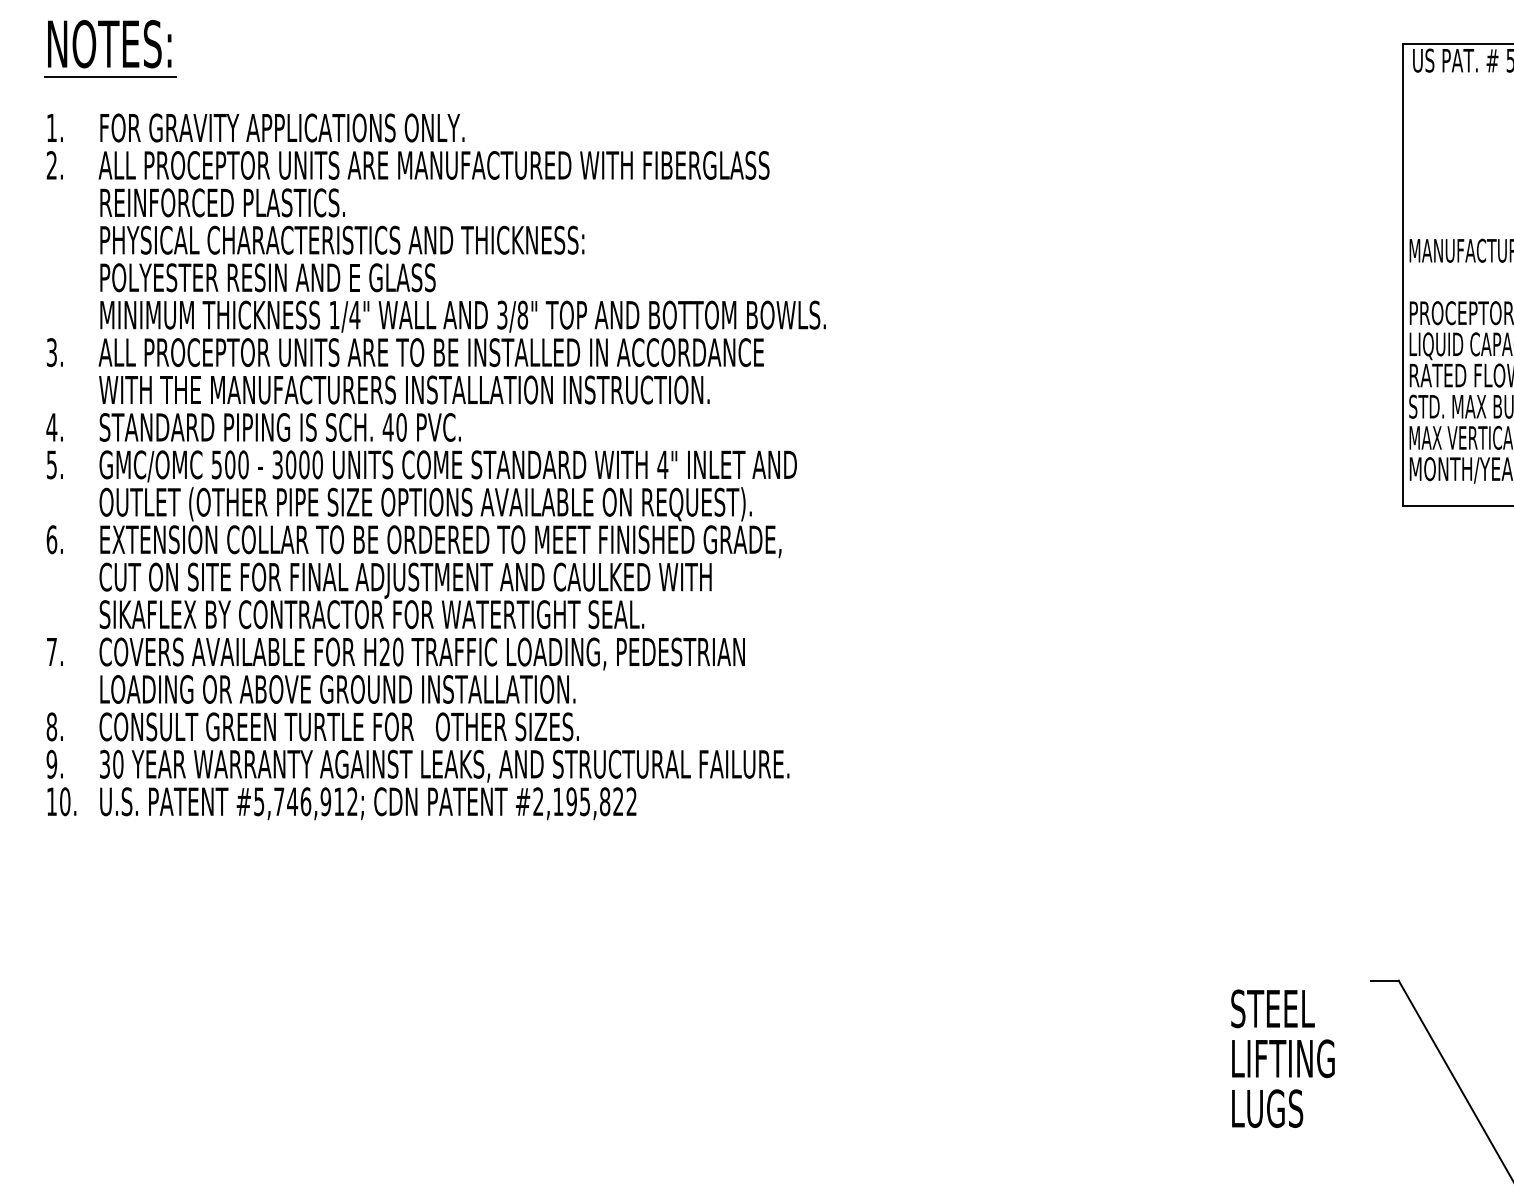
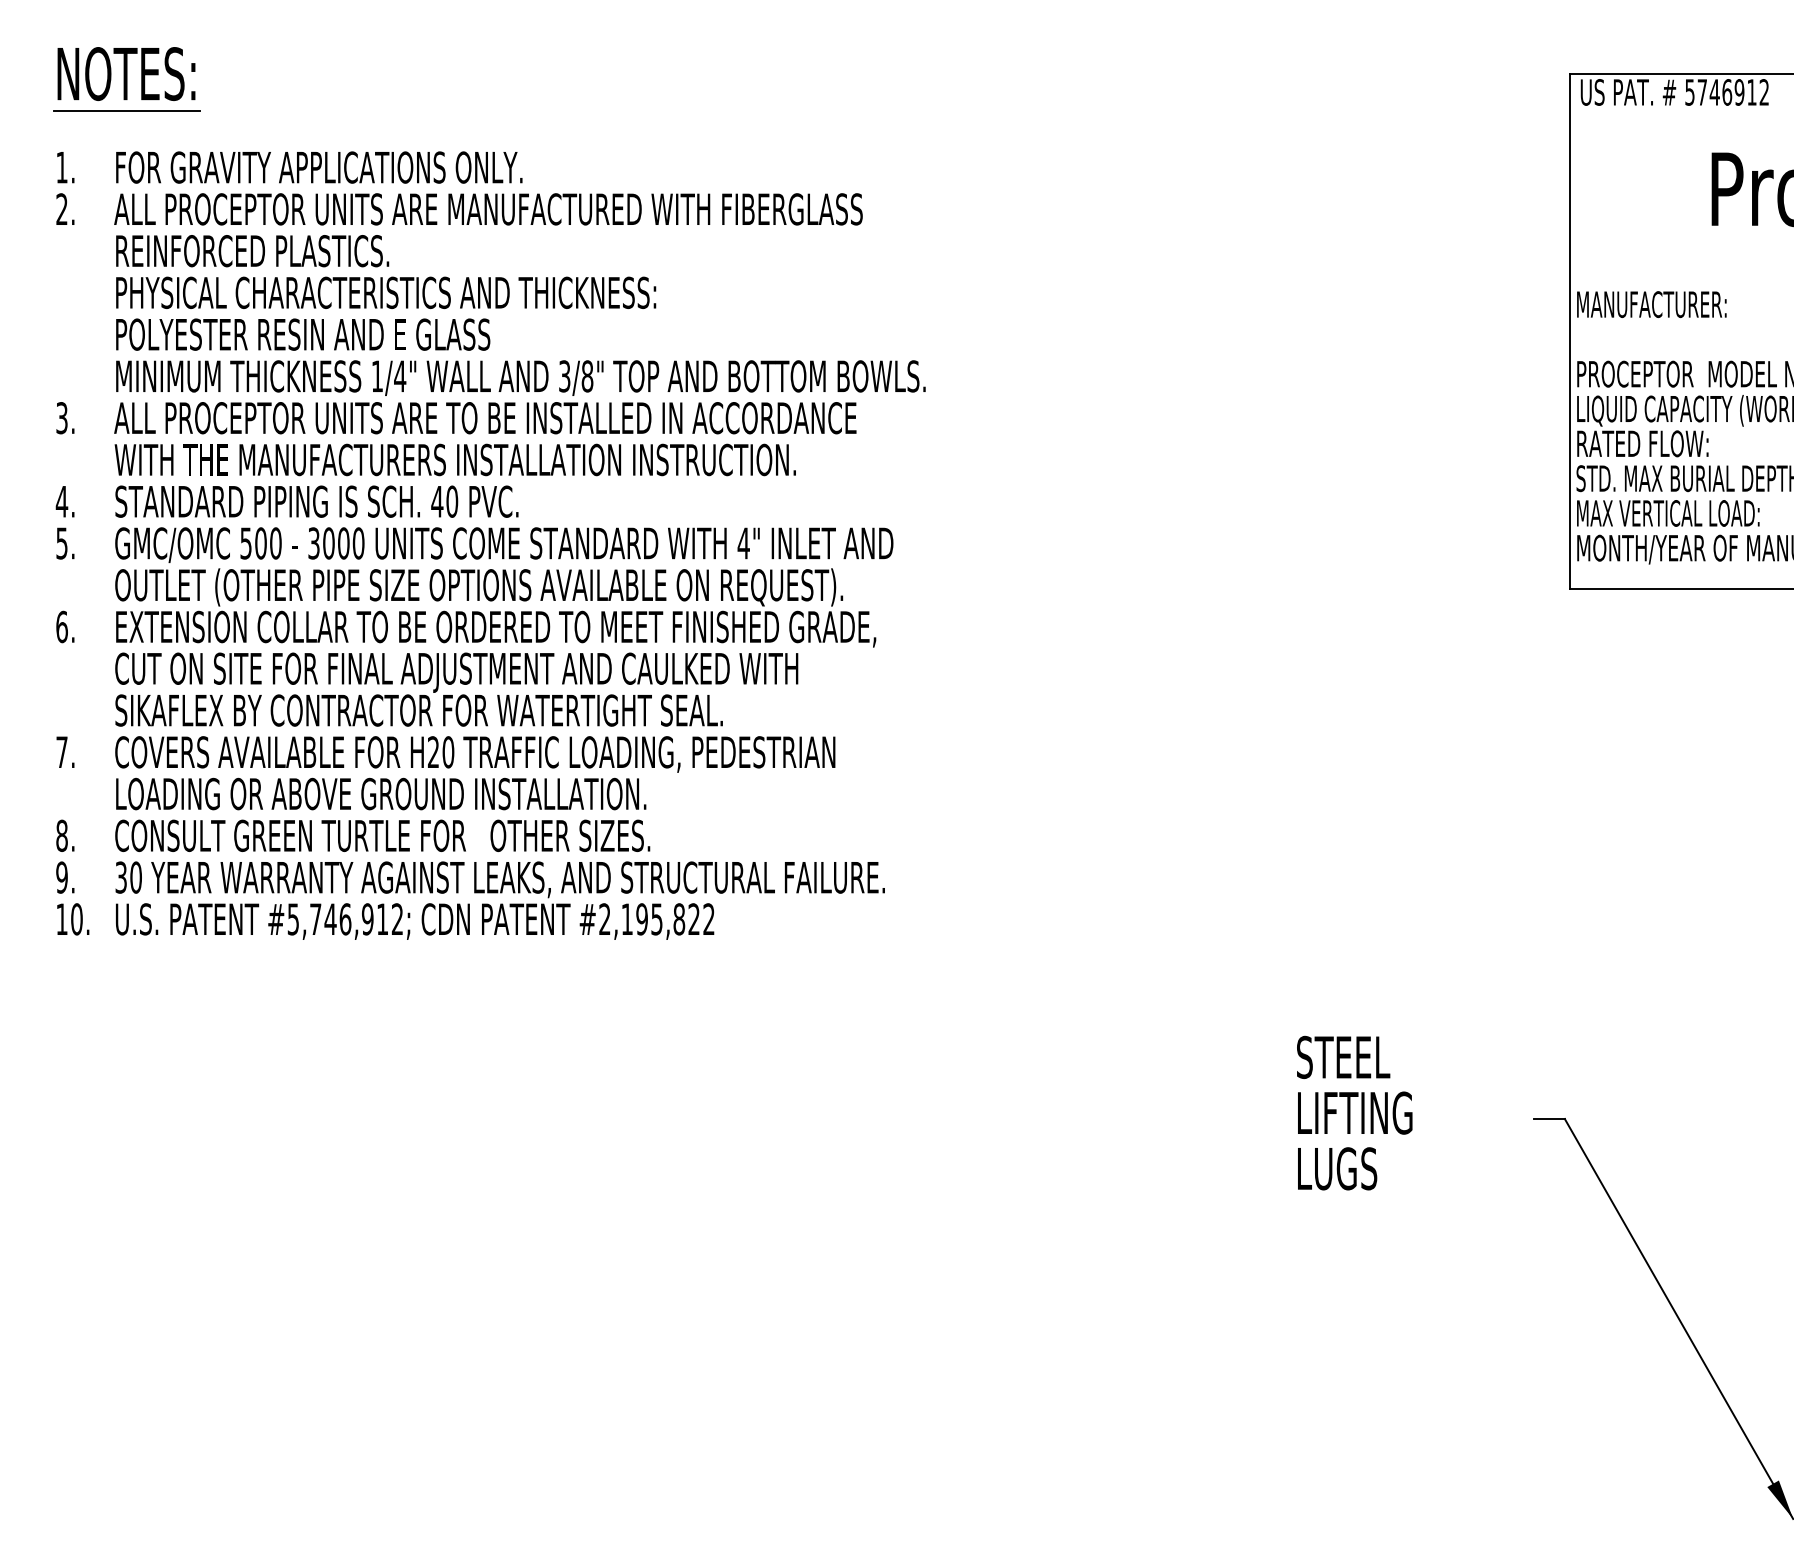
text: (1282, 1058) -> (1354, 1112), moved

